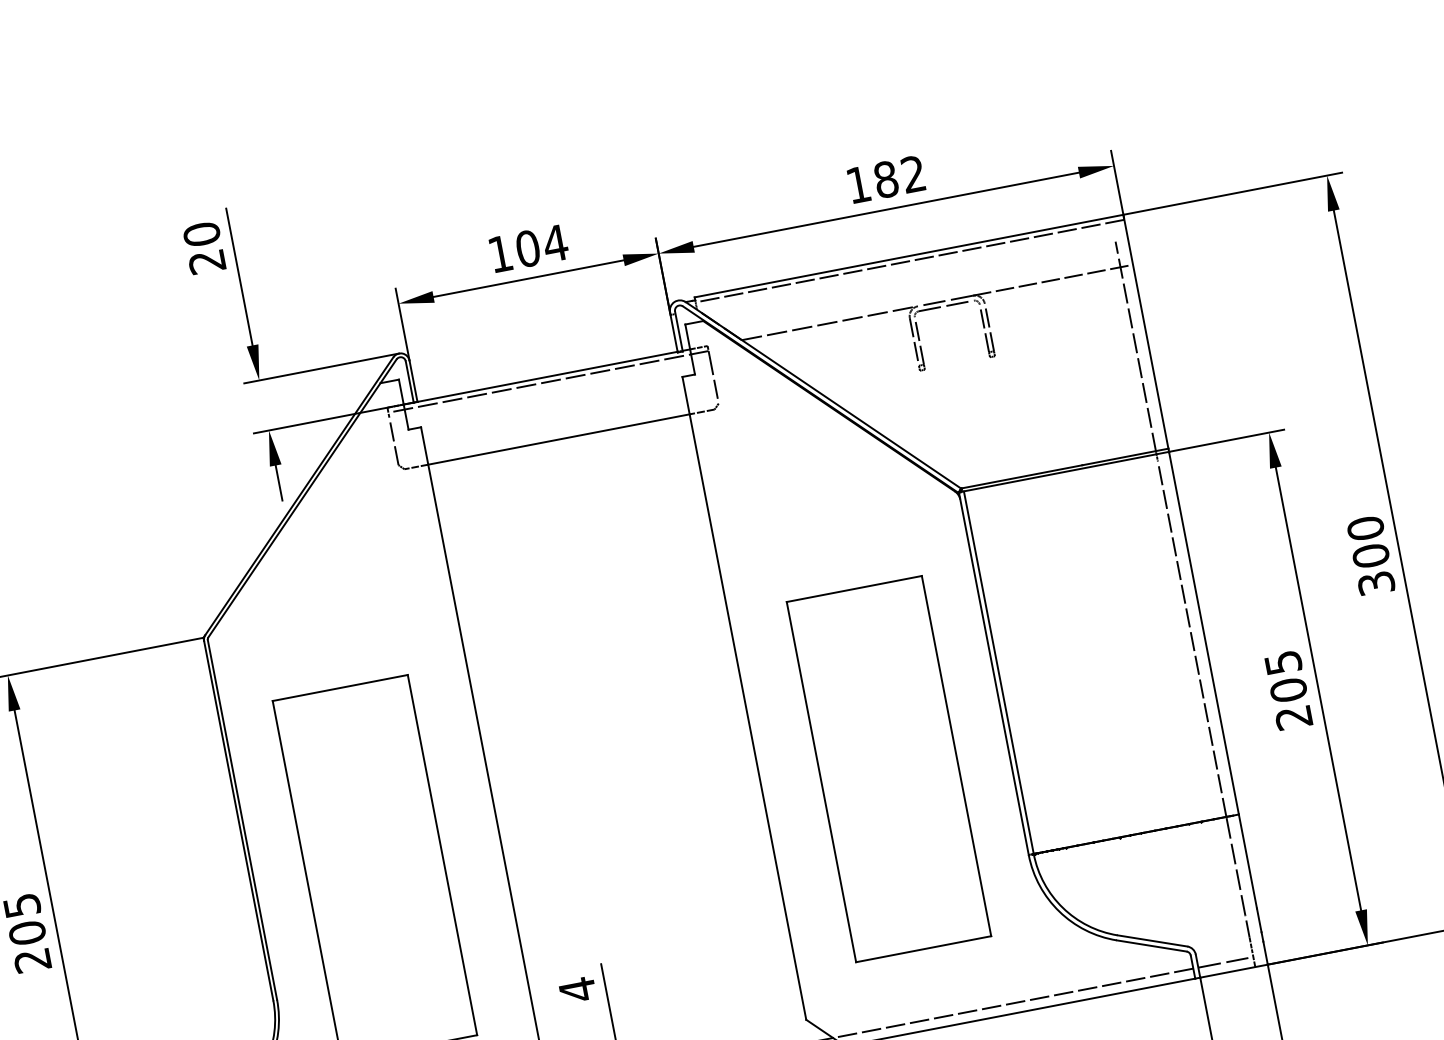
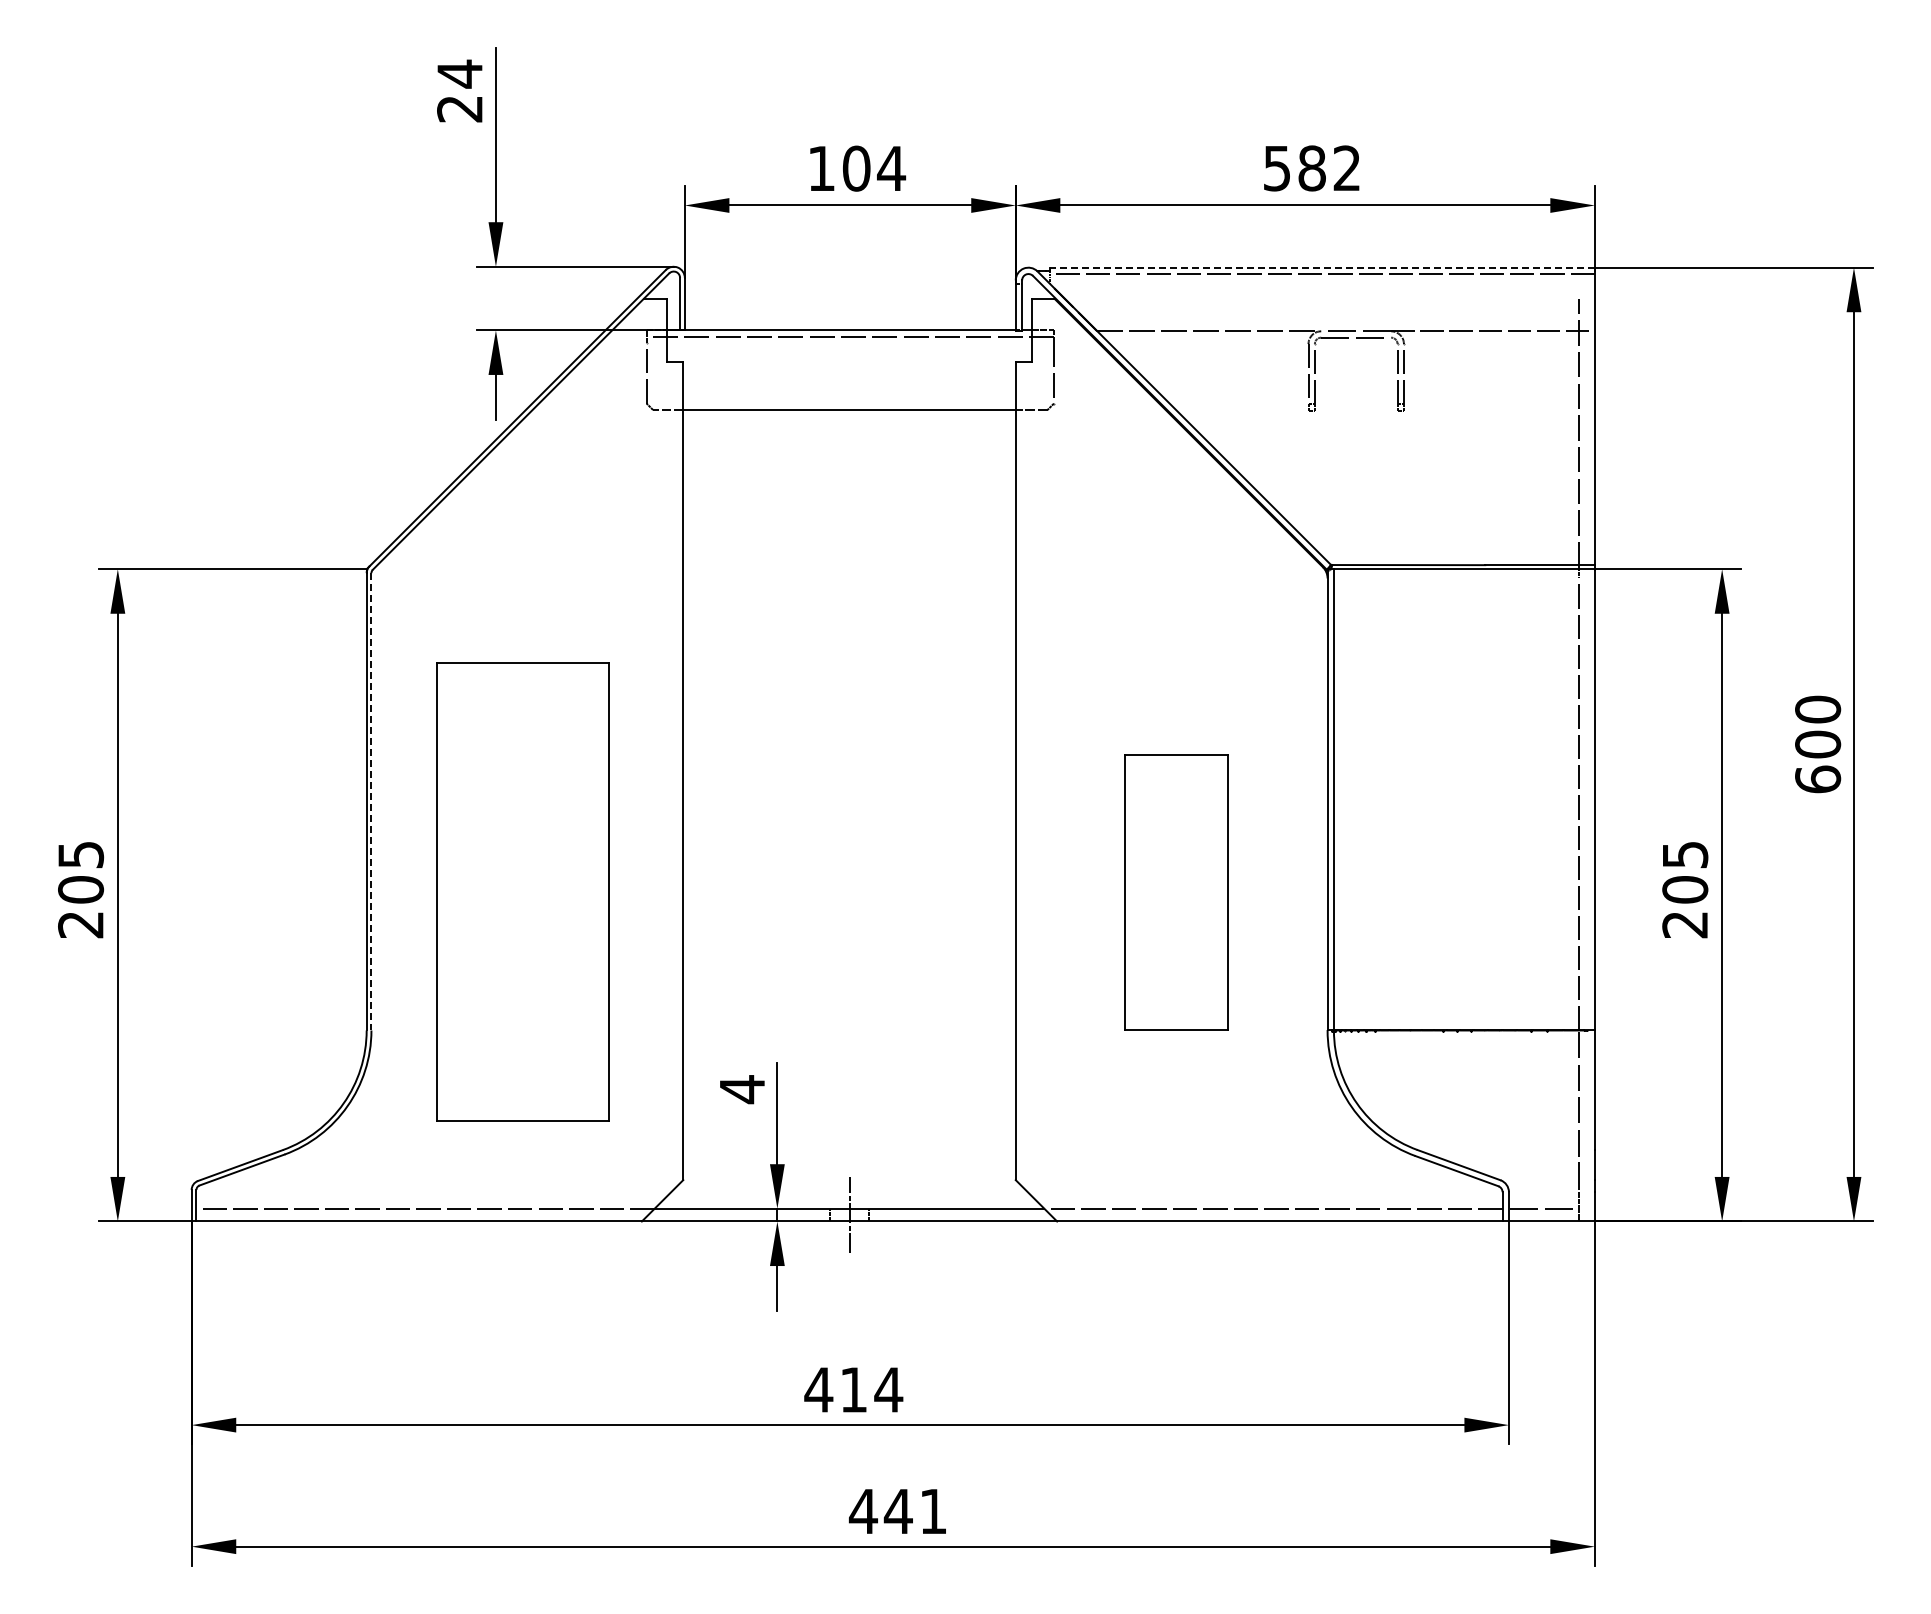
text: (858, 185) -> (1276, 168), 182 -> 582
text: (202, 233) -> (460, 73), 20 -> 24
line: (909, 255) -> (1322, 267), solid -> dashed
text: (1376, 583) -> (1818, 779), 300 -> 600
part: (888, 768) -> (1176, 891), size x0.6
line: (242, 819) -> (371, 801), solid -> dashed

